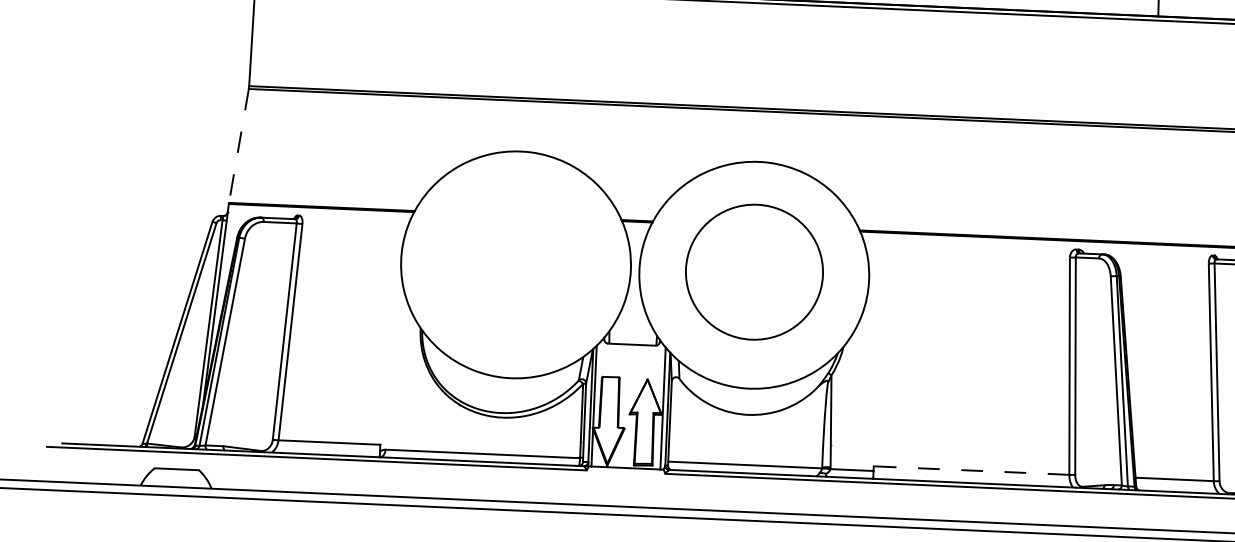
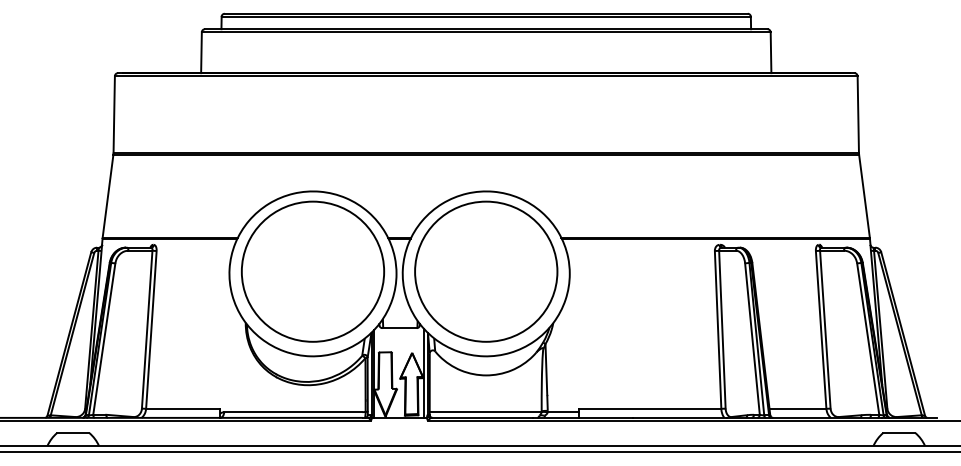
line: (238, 146) -> (107, 196), dashed -> solid
part: (515, 261) -> (312, 271), added
part: (754, 272) -> (486, 271), size x1.43
line: (970, 470) -> (649, 408), dashed -> solid

